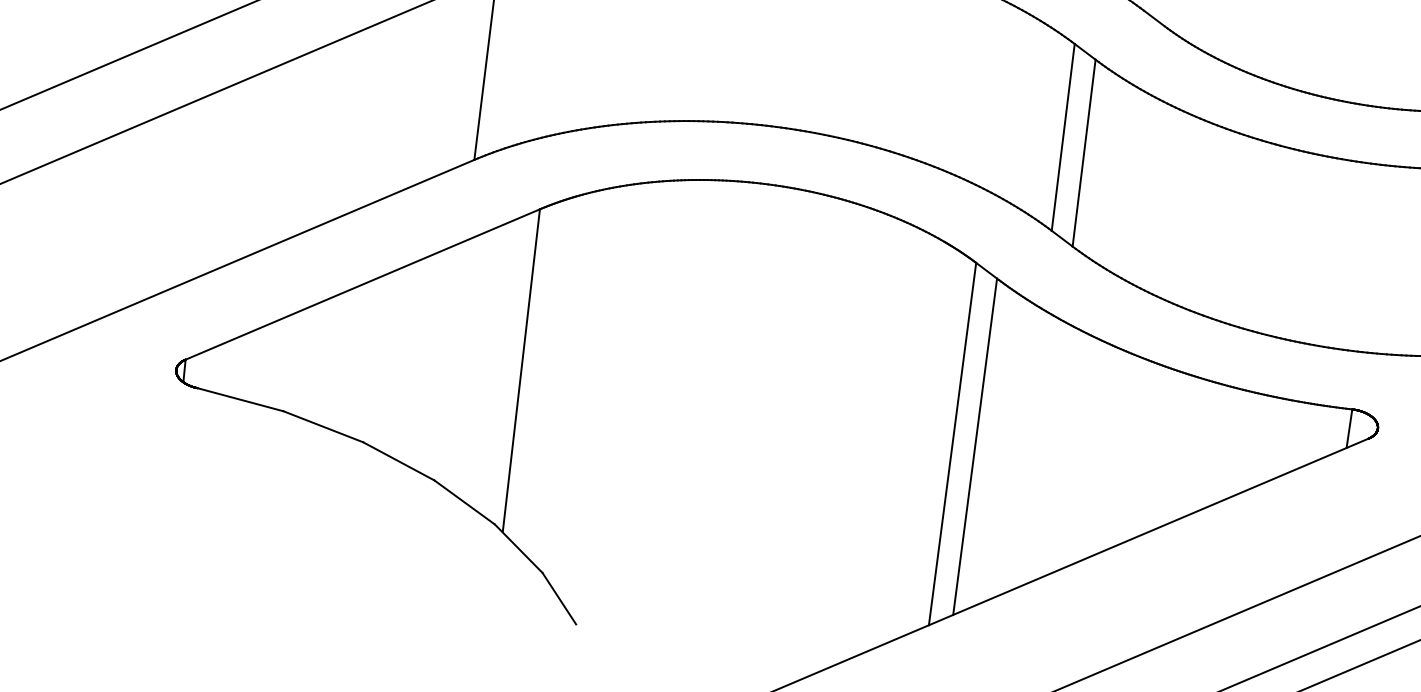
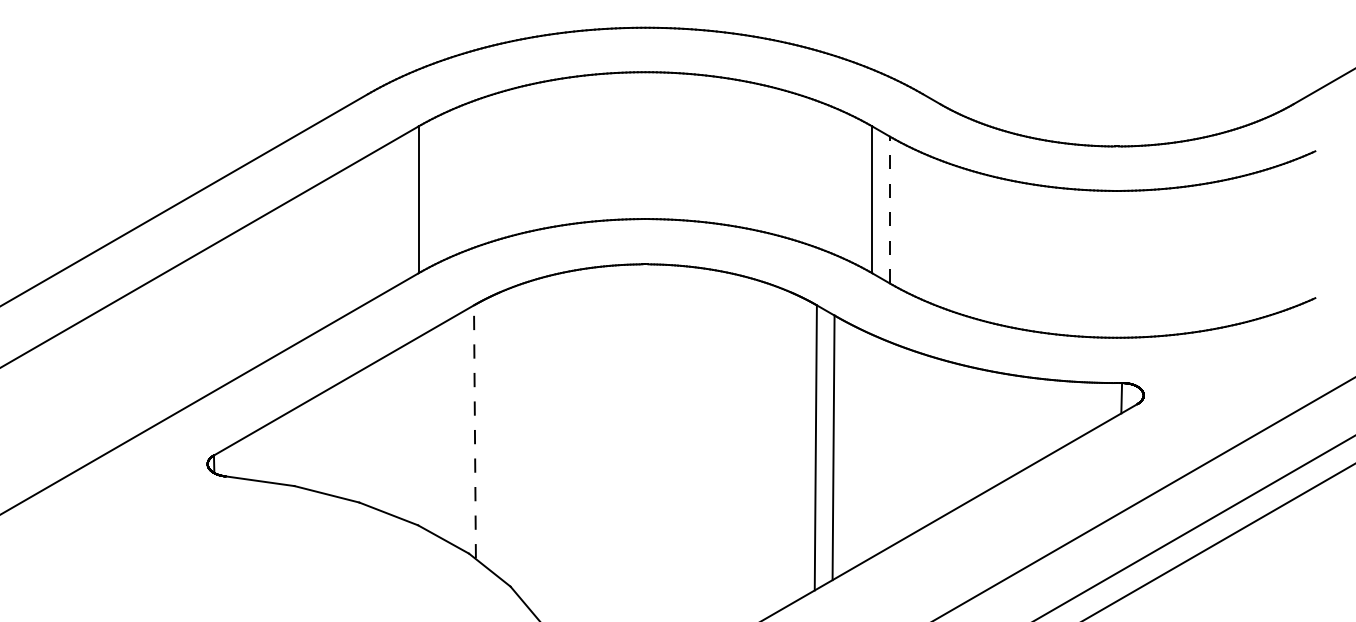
line: (1084, 152) -> (890, 209), solid -> dashed
line: (520, 369) -> (474, 431), solid -> dashed

